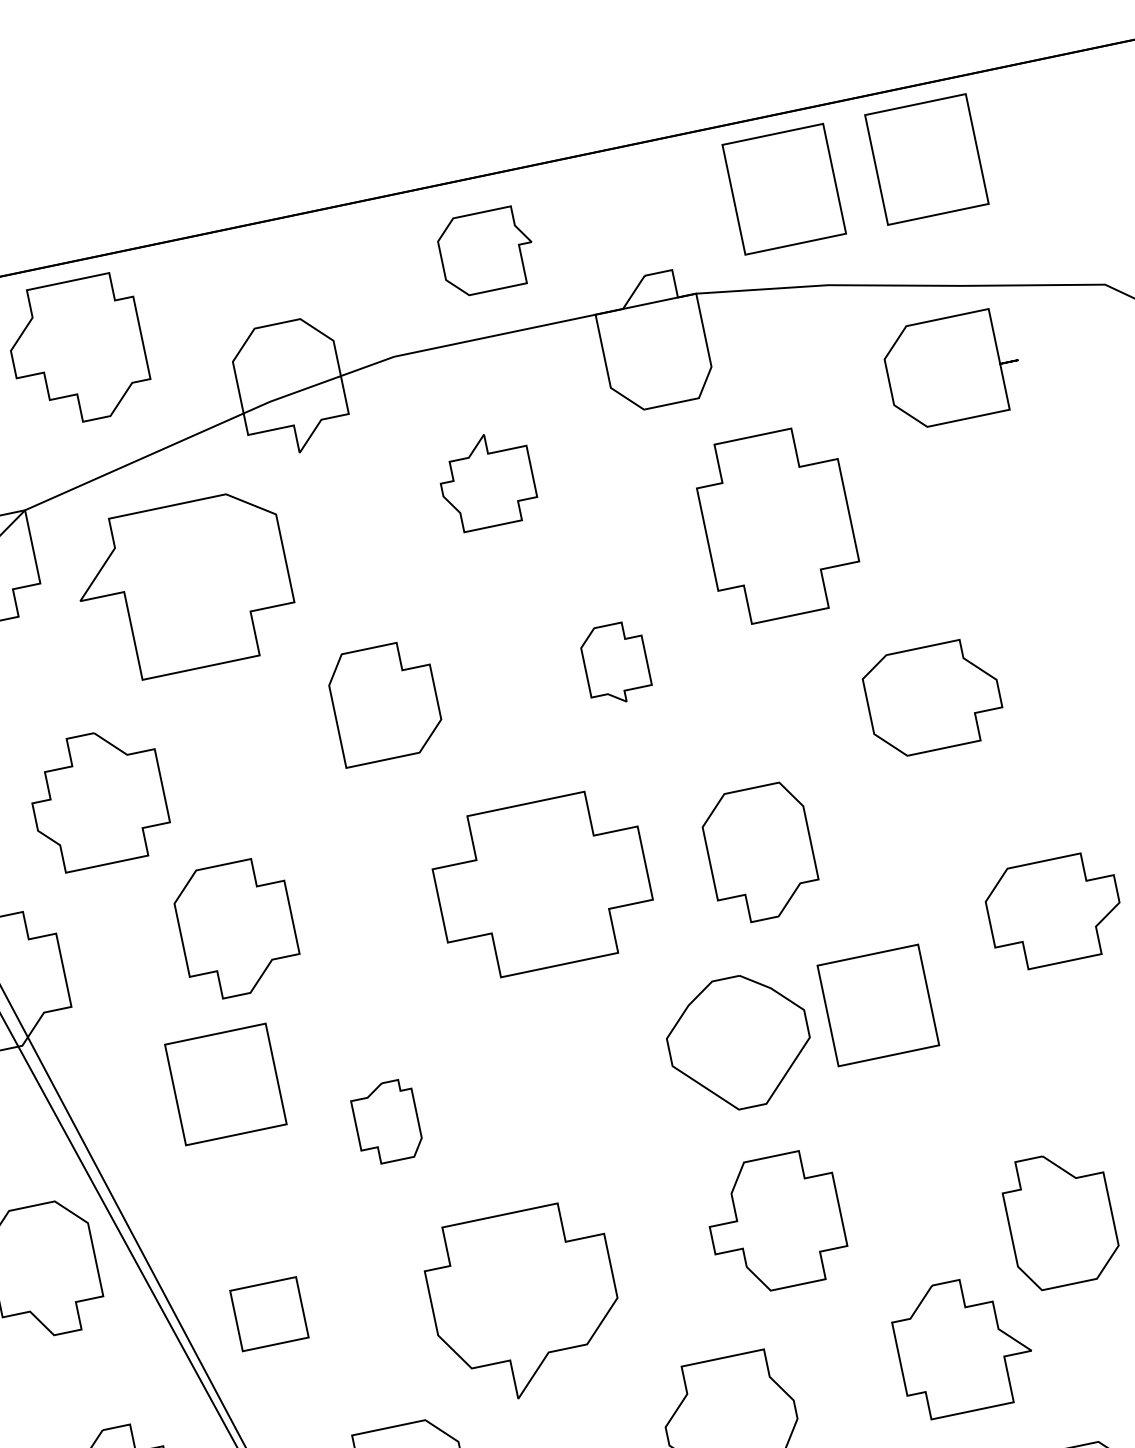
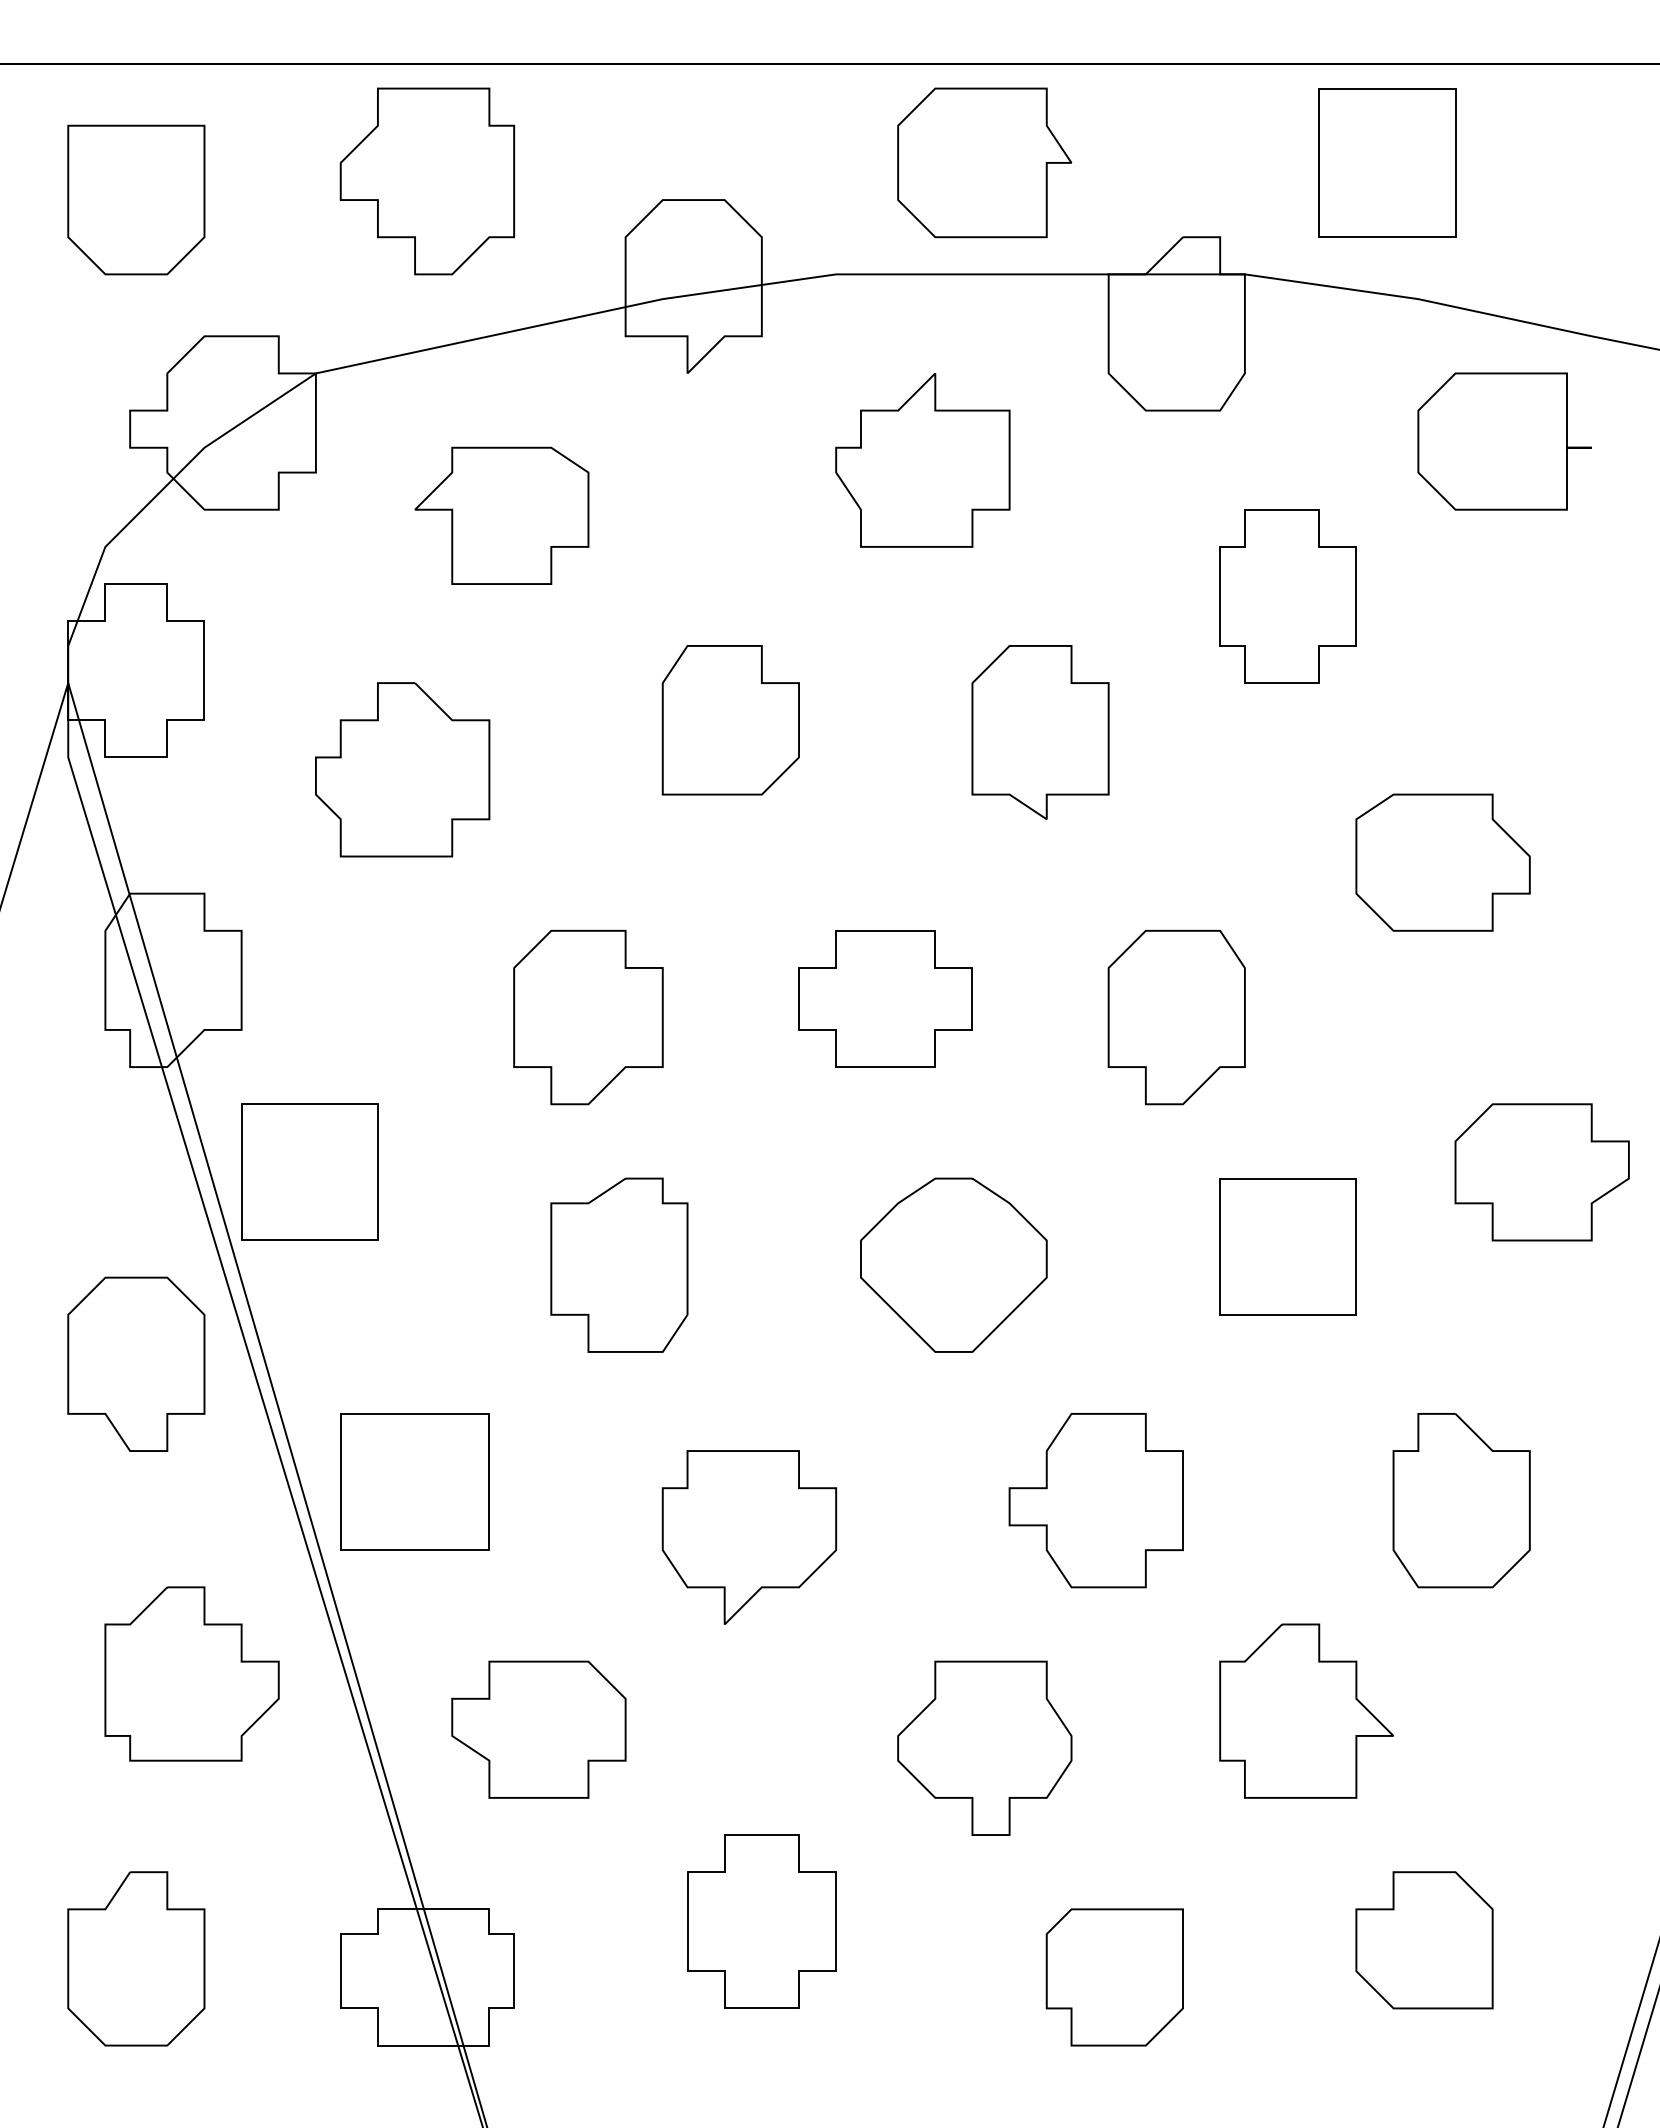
part: (926, 159) -> (1580, 162), removed
part: (486, 251) -> (984, 162), size x1.43
part: (953, 368) -> (1504, 441), moved
part: (486, 480) -> (922, 460), size x1.43
part: (777, 525) -> (1287, 596), size x0.71
part: (184, 586) -> (501, 515), size x0.62
part: (615, 663) -> (1040, 732), size x1.67
part: (98, 798) -> (402, 769), moved
part: (542, 884) -> (885, 998), size x0.62
part: (237, 928) -> (588, 1017), moved
part: (738, 1042) -> (953, 1264), moved
part: (225, 1083) -> (309, 1171), moved
part: (386, 1121) -> (619, 1264), size x1.67
part: (1060, 1219) -> (1461, 1500), moved
part: (525, 1303) -> (749, 1537), size x0.71
part: (268, 1313) -> (414, 1481), size x1.67

